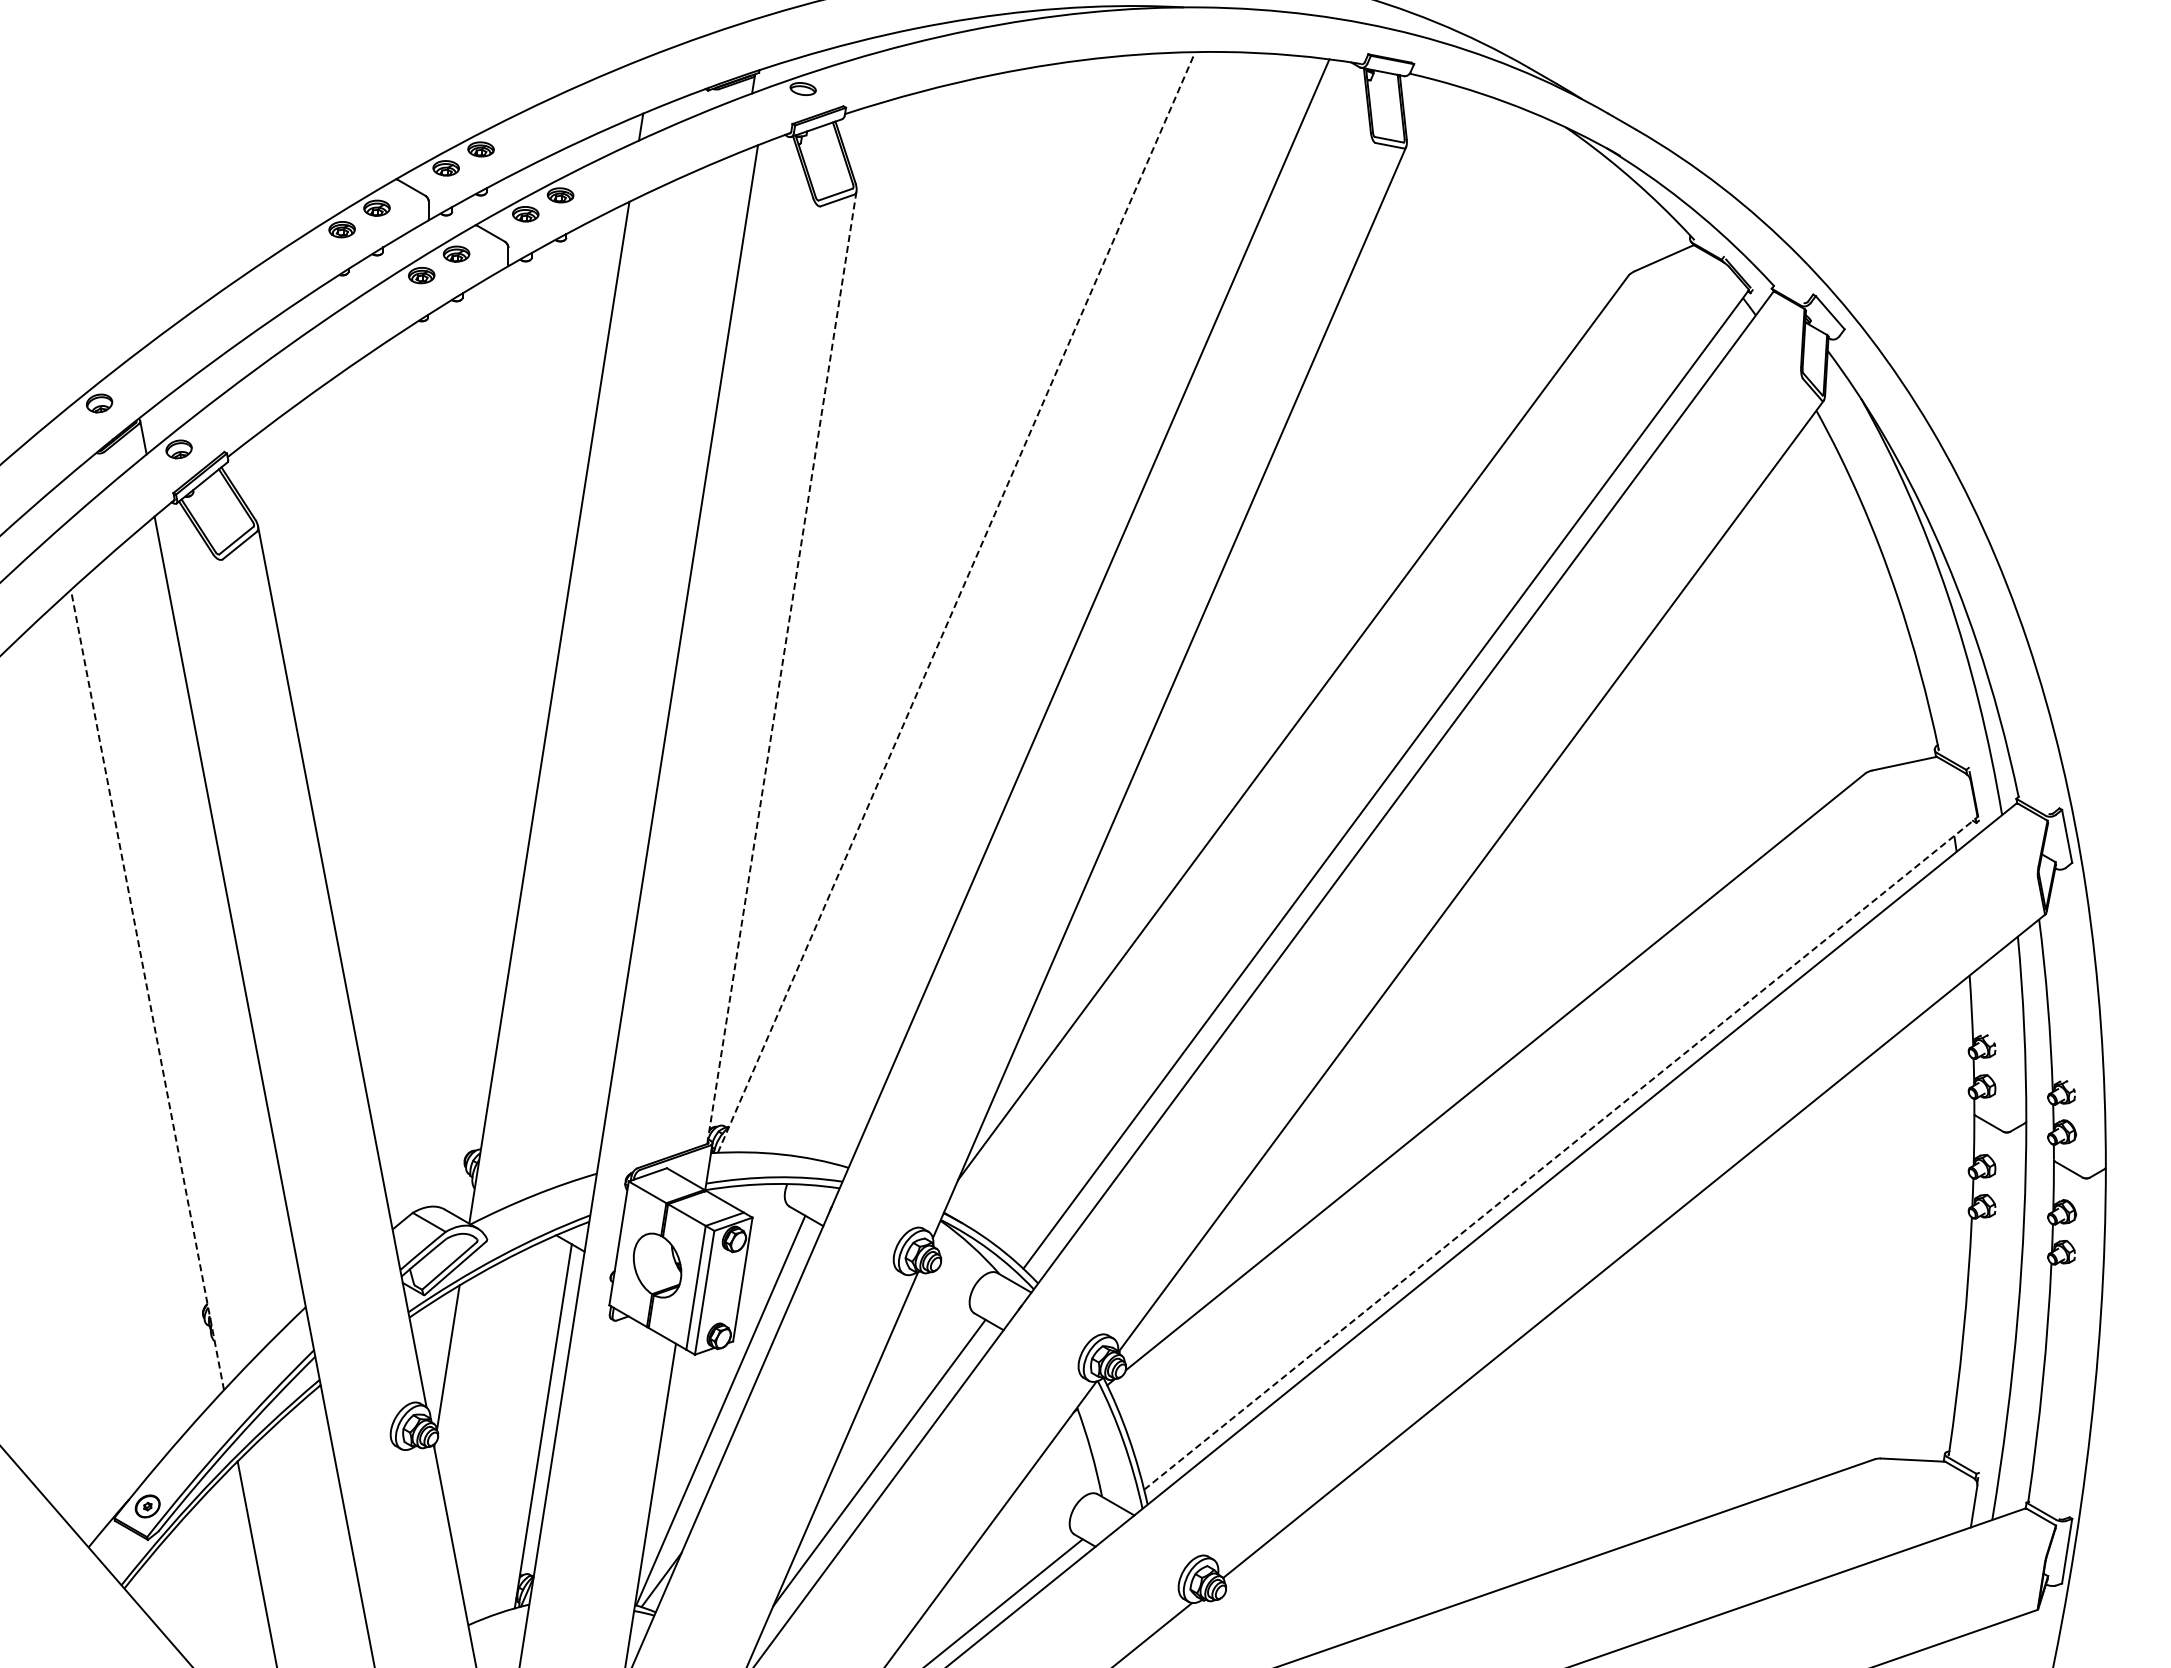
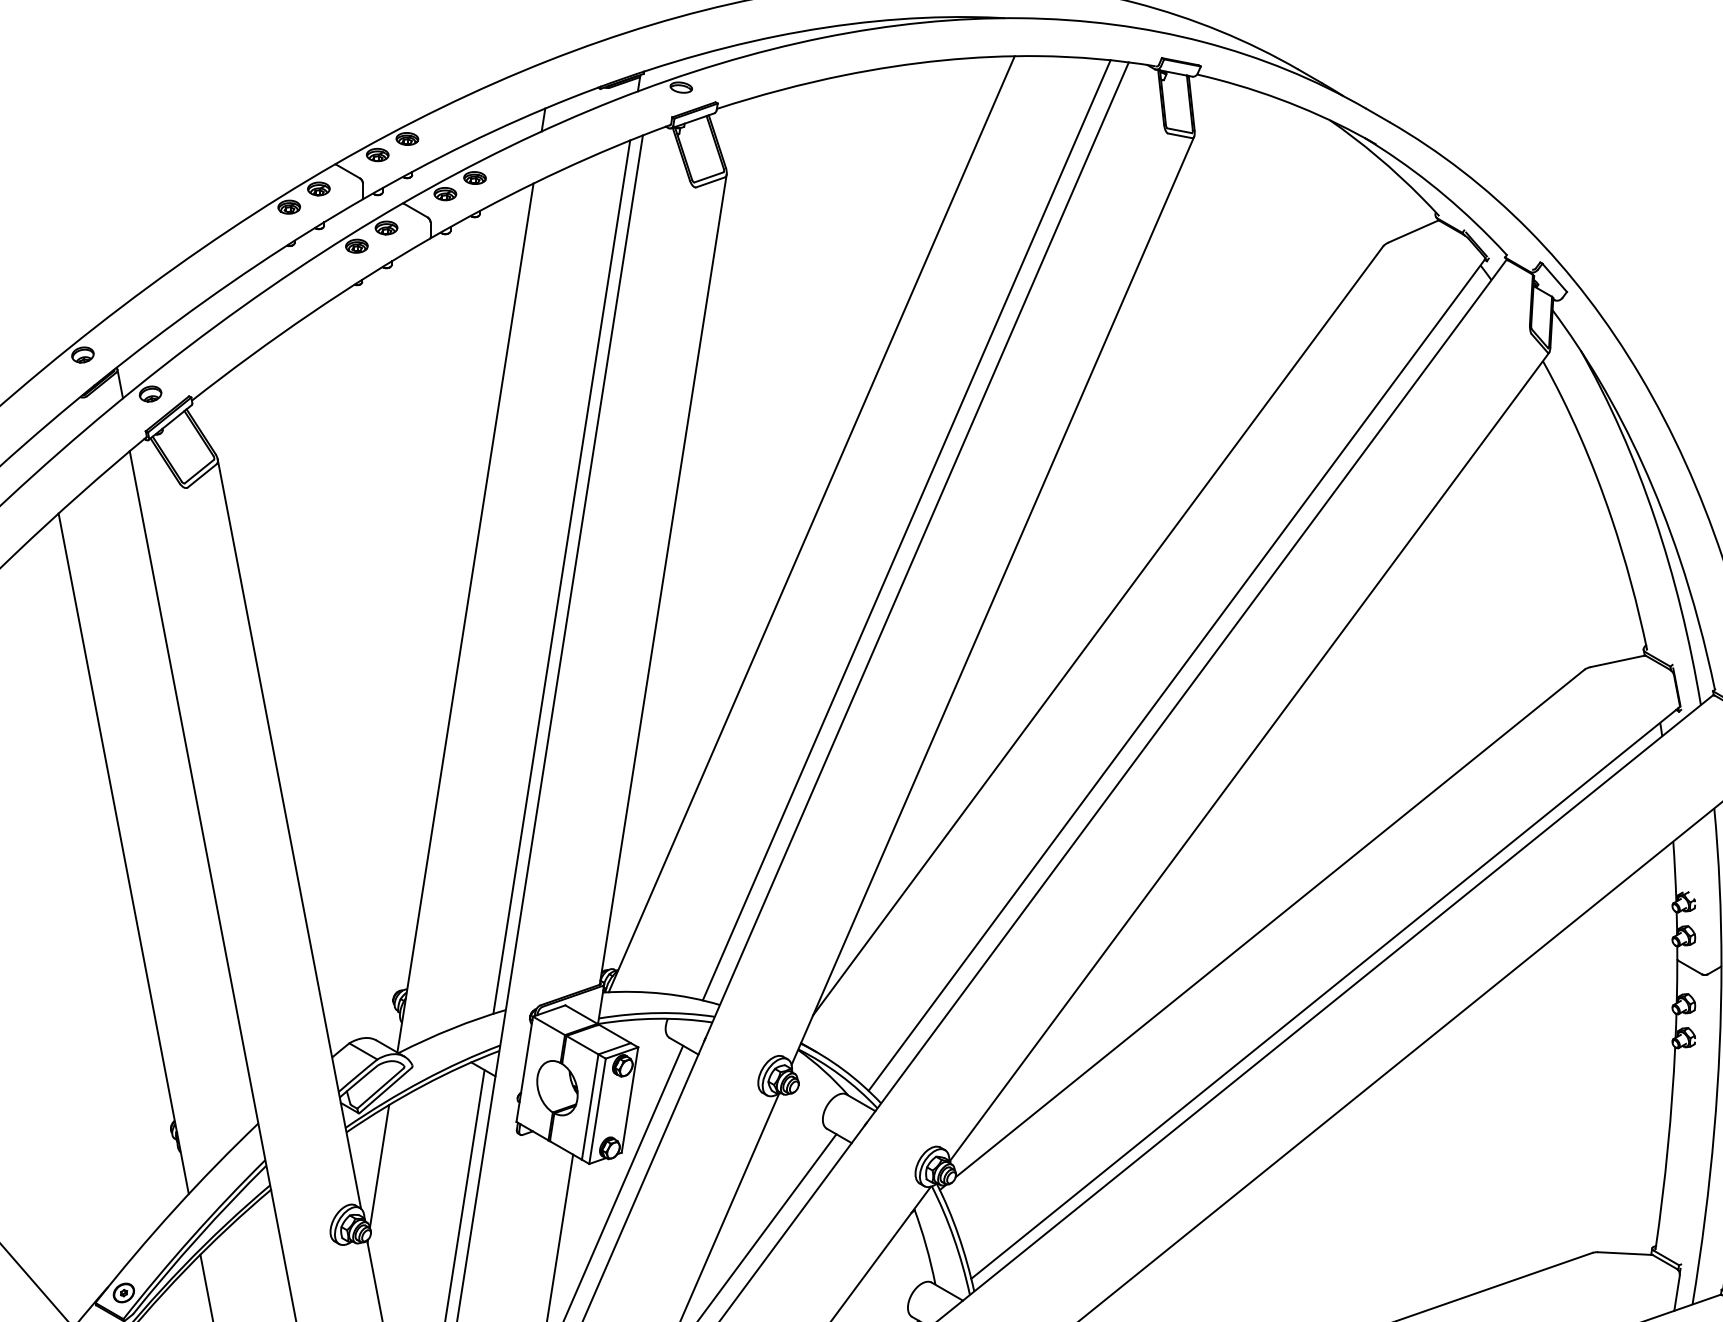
line: (956, 602) -> (811, 524), dashed -> solid
line: (1068, 609) -> (906, 530), added
line: (662, 664) -> (561, 576), added
line: (781, 667) -> (662, 579), dashed -> solid
line: (147, 989) -> (123, 853), dashed -> solid
line: (1560, 1153) -> (1325, 992), dashed -> solid

